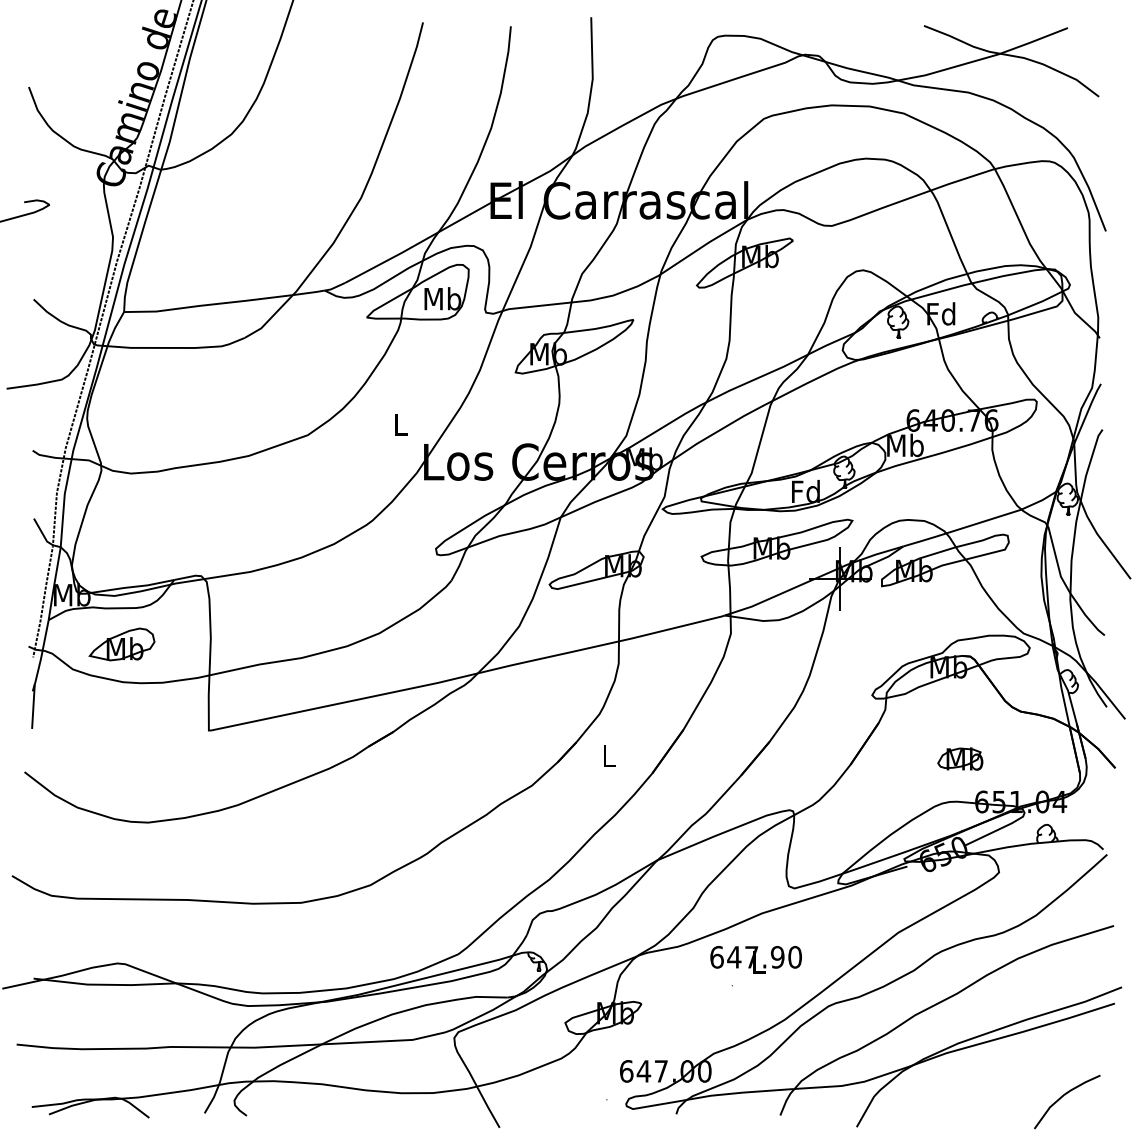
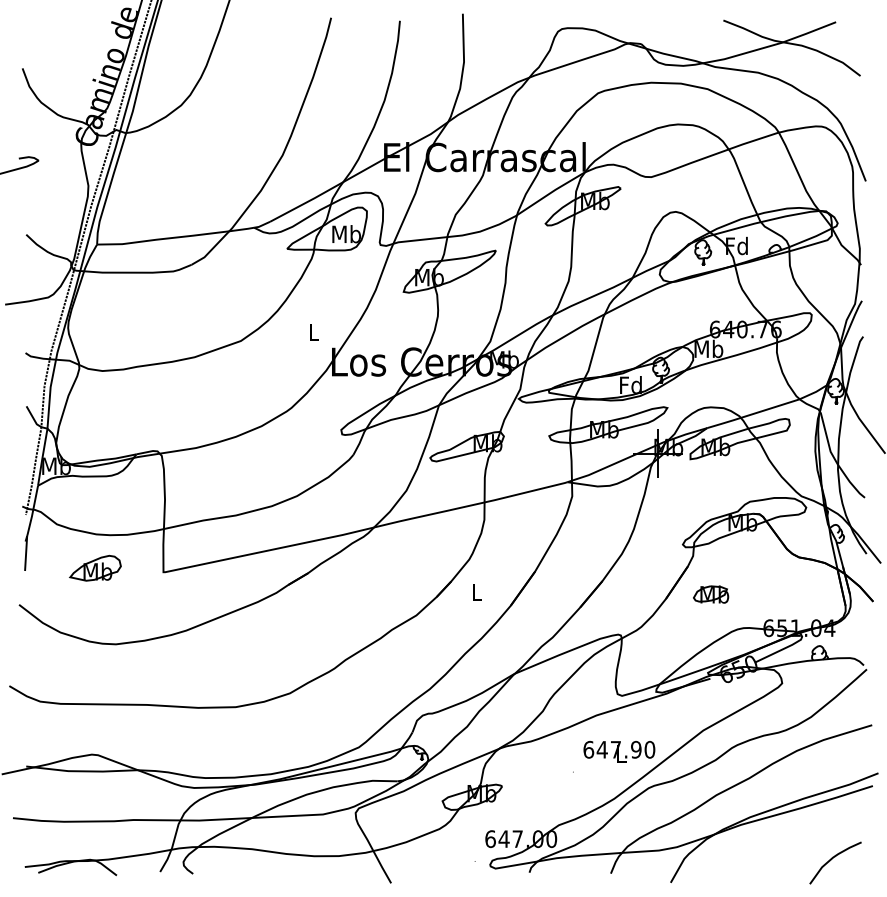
part: (121, 644) -> (95, 568), moved
part: (960, 758) -> (711, 594), moved
text: (755, 959) -> (618, 751), moved

